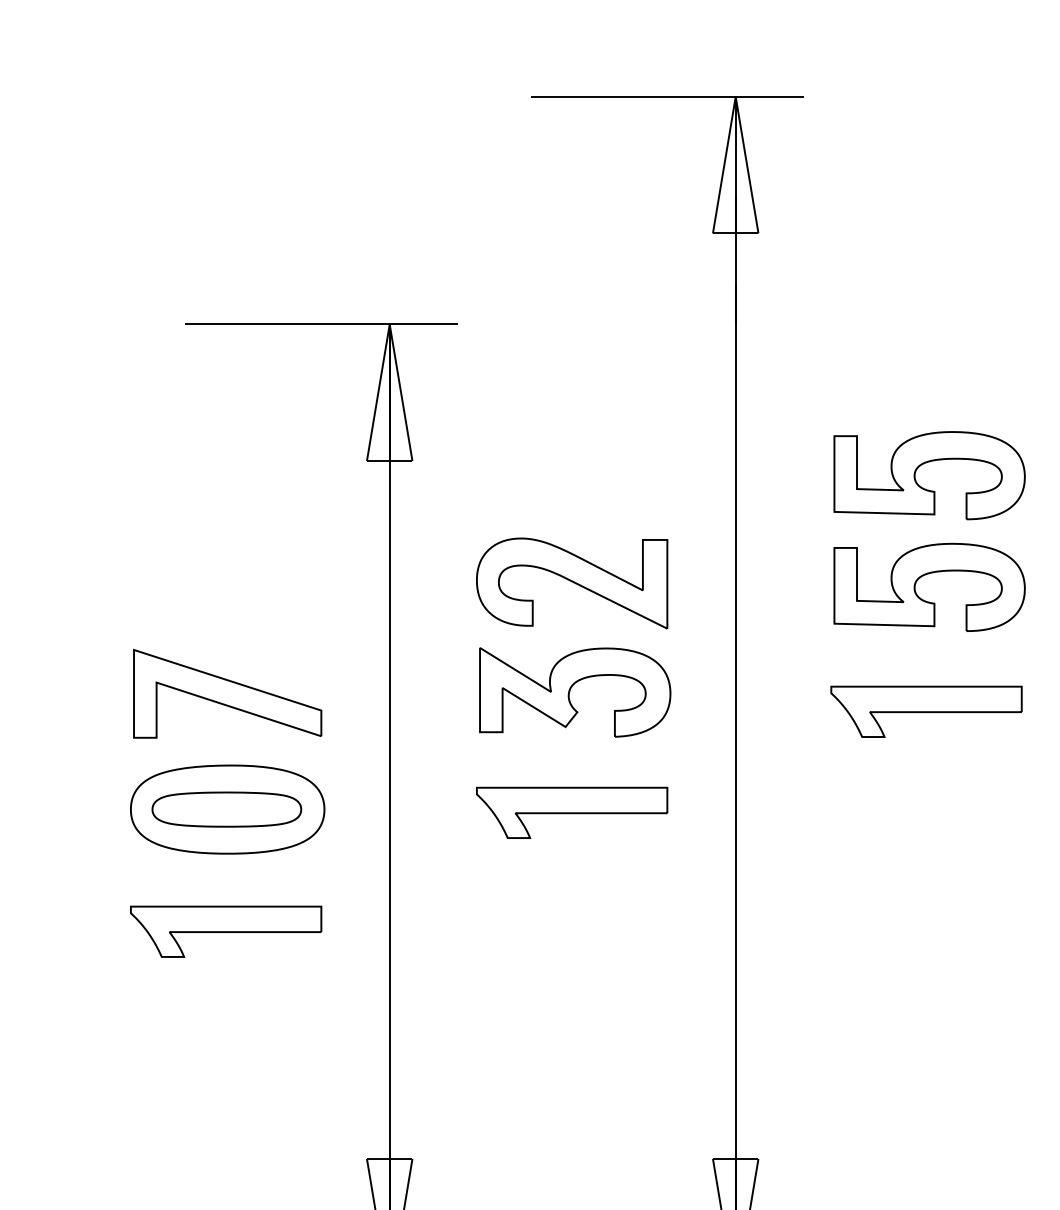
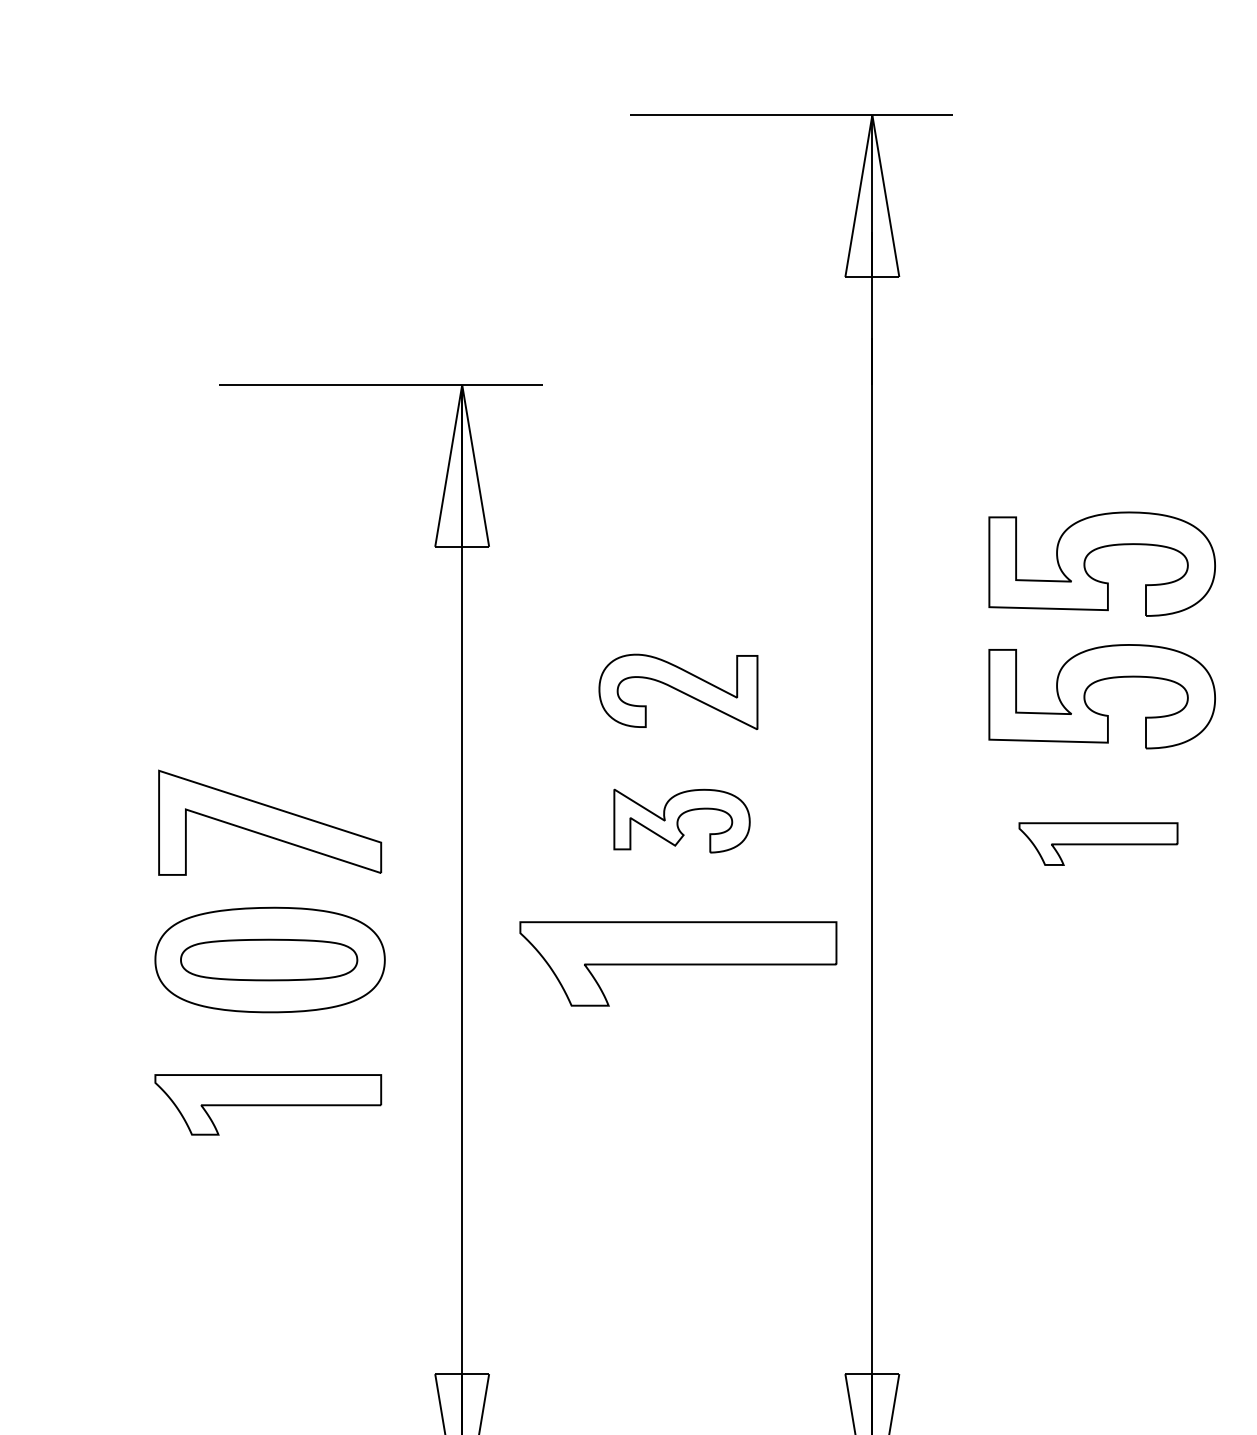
part: (572, 583) -> (678, 691), size x0.7
part: (574, 691) -> (681, 820), size x0.6
part: (926, 711) -> (1098, 843), size x0.7
part: (572, 812) -> (678, 963), size x1.4

